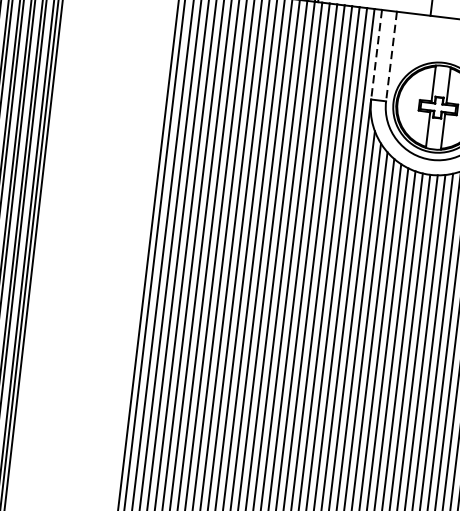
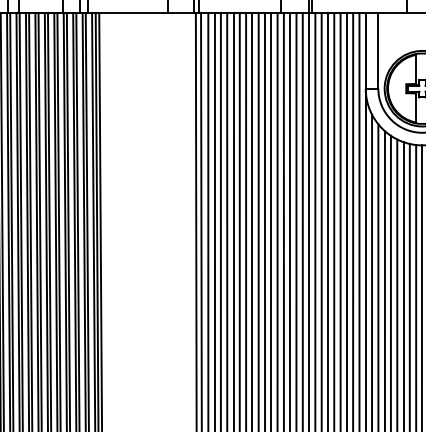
line: (376, 54) -> (365, 50), dashed -> solid
line: (391, 56) -> (378, 50), dashed -> solid

